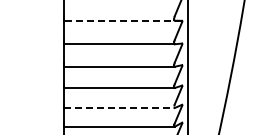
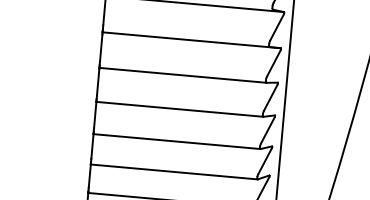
line: (123, 20) -> (192, 39), dashed -> solid
line: (120, 108) -> (175, 172), dashed -> solid

